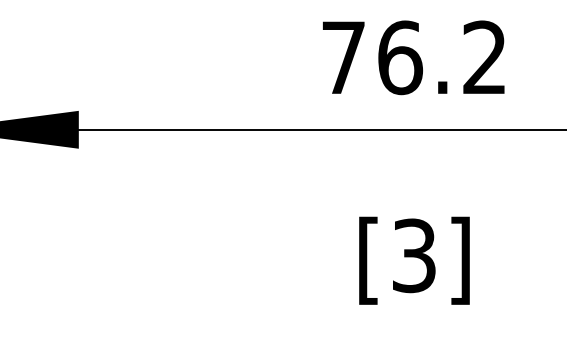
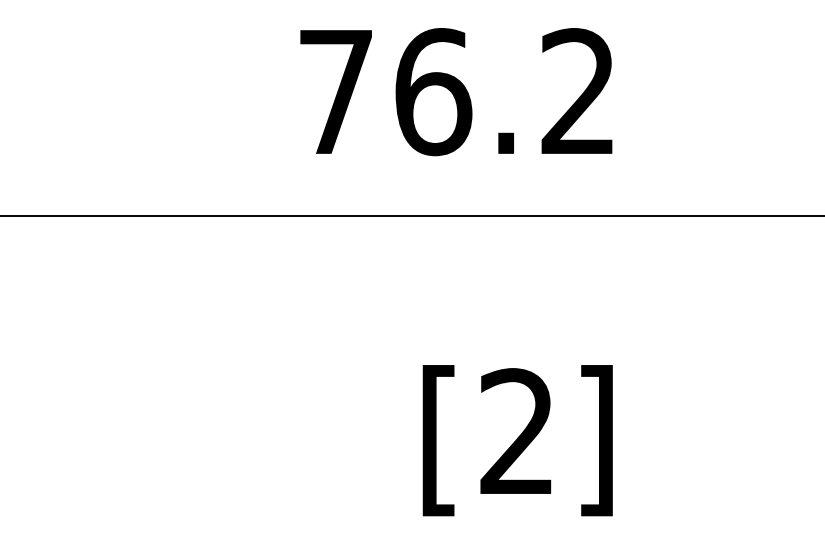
text: (413, 57) -> (455, 91), moved
text: (413, 255) -> (516, 431), [3] -> [2]

